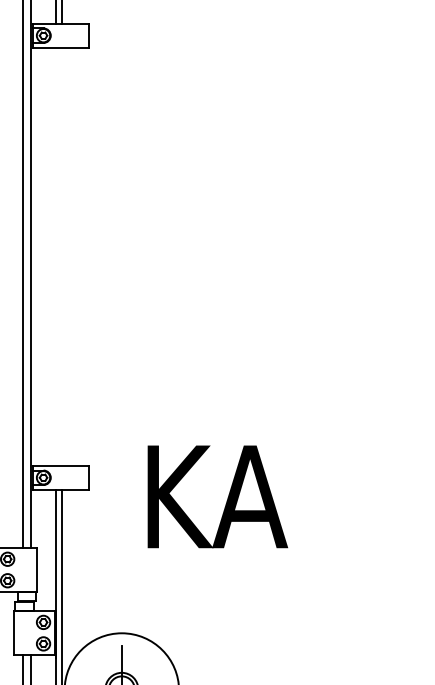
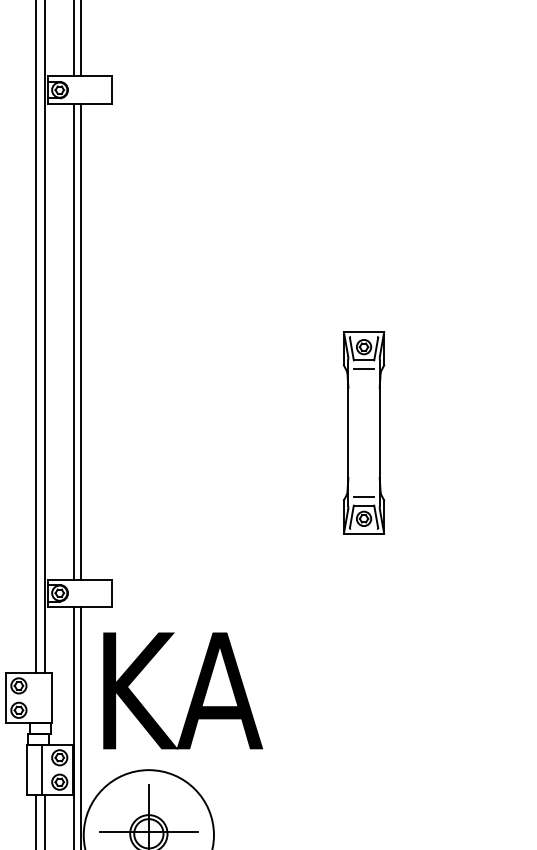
line: (56, 256) -> (74, 341), added
line: (61, 256) -> (80, 341), added
part: (310, 336) -> (363, 432), added
text: (217, 496) -> (182, 690), moved
line: (28, 632) -> (42, 769), added

